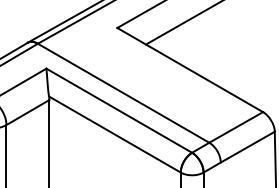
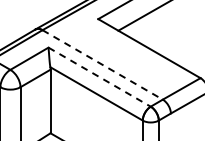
line: (124, 94) -> (103, 65), solid -> dashed
line: (120, 111) -> (100, 77), solid -> dashed

